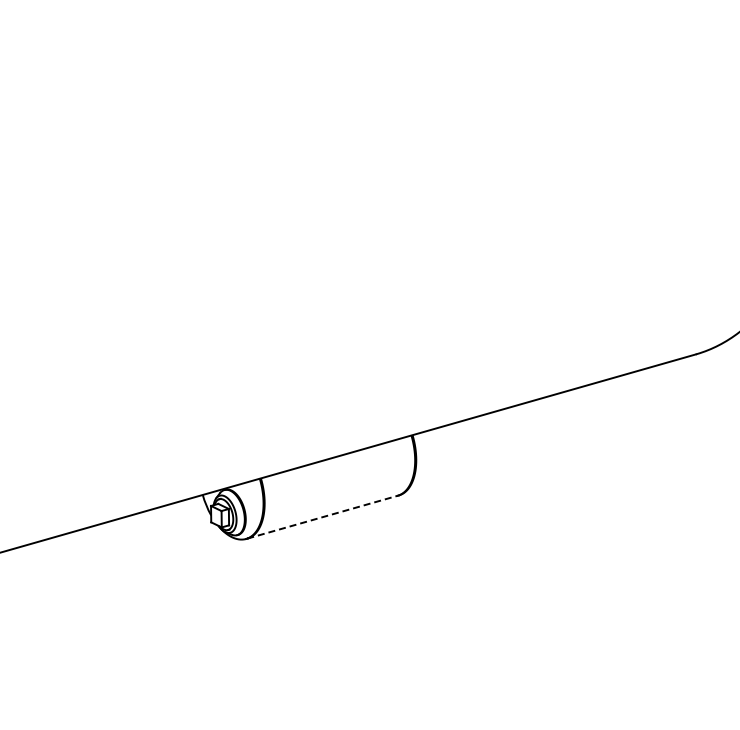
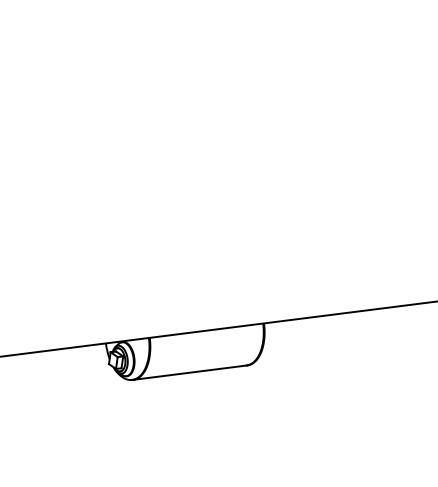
line: (323, 517) -> (190, 373), dashed -> solid

